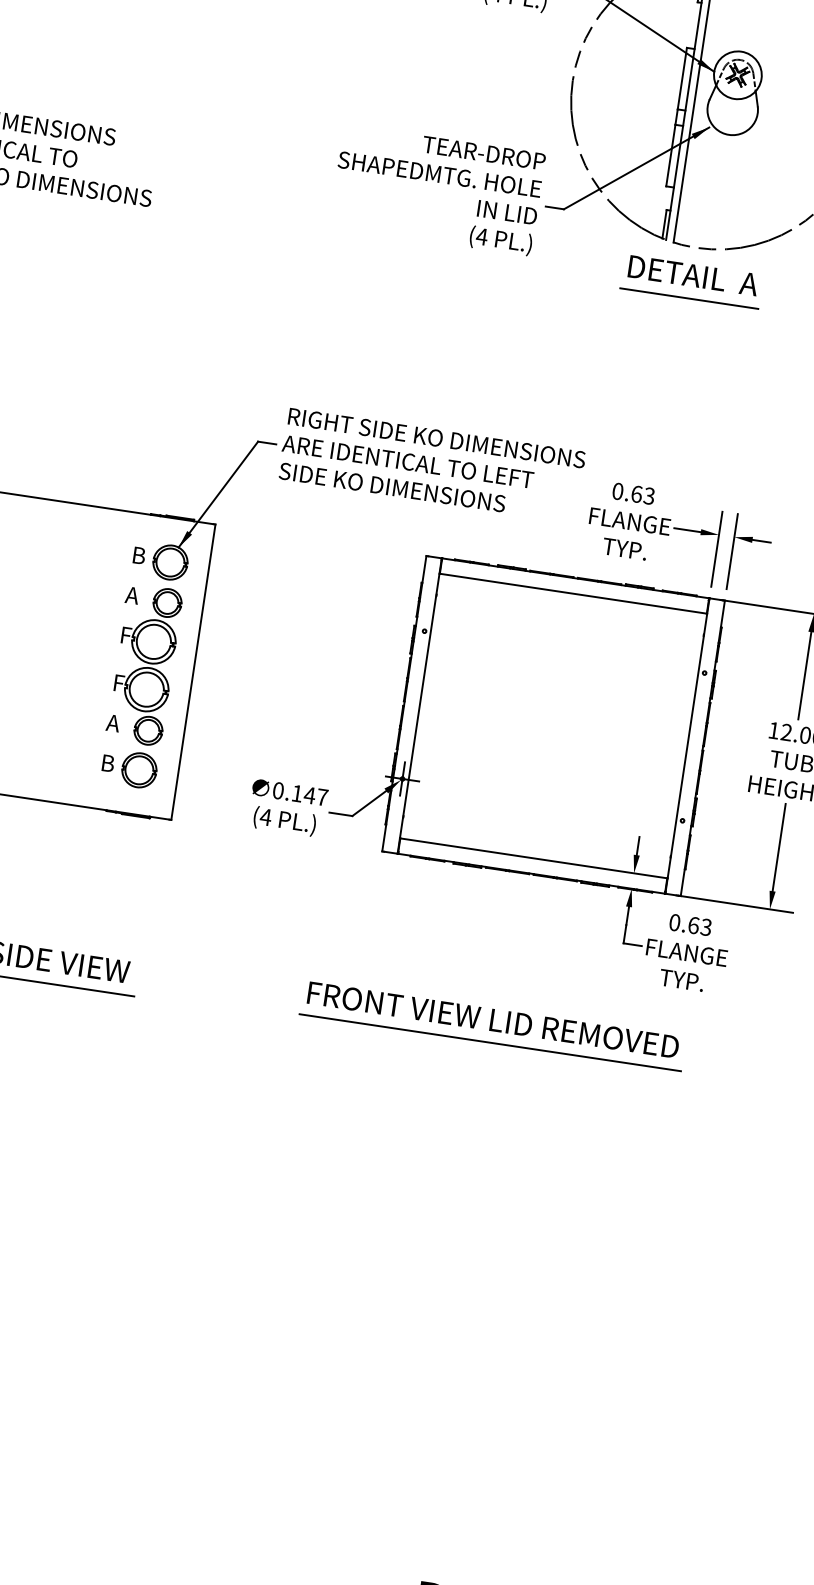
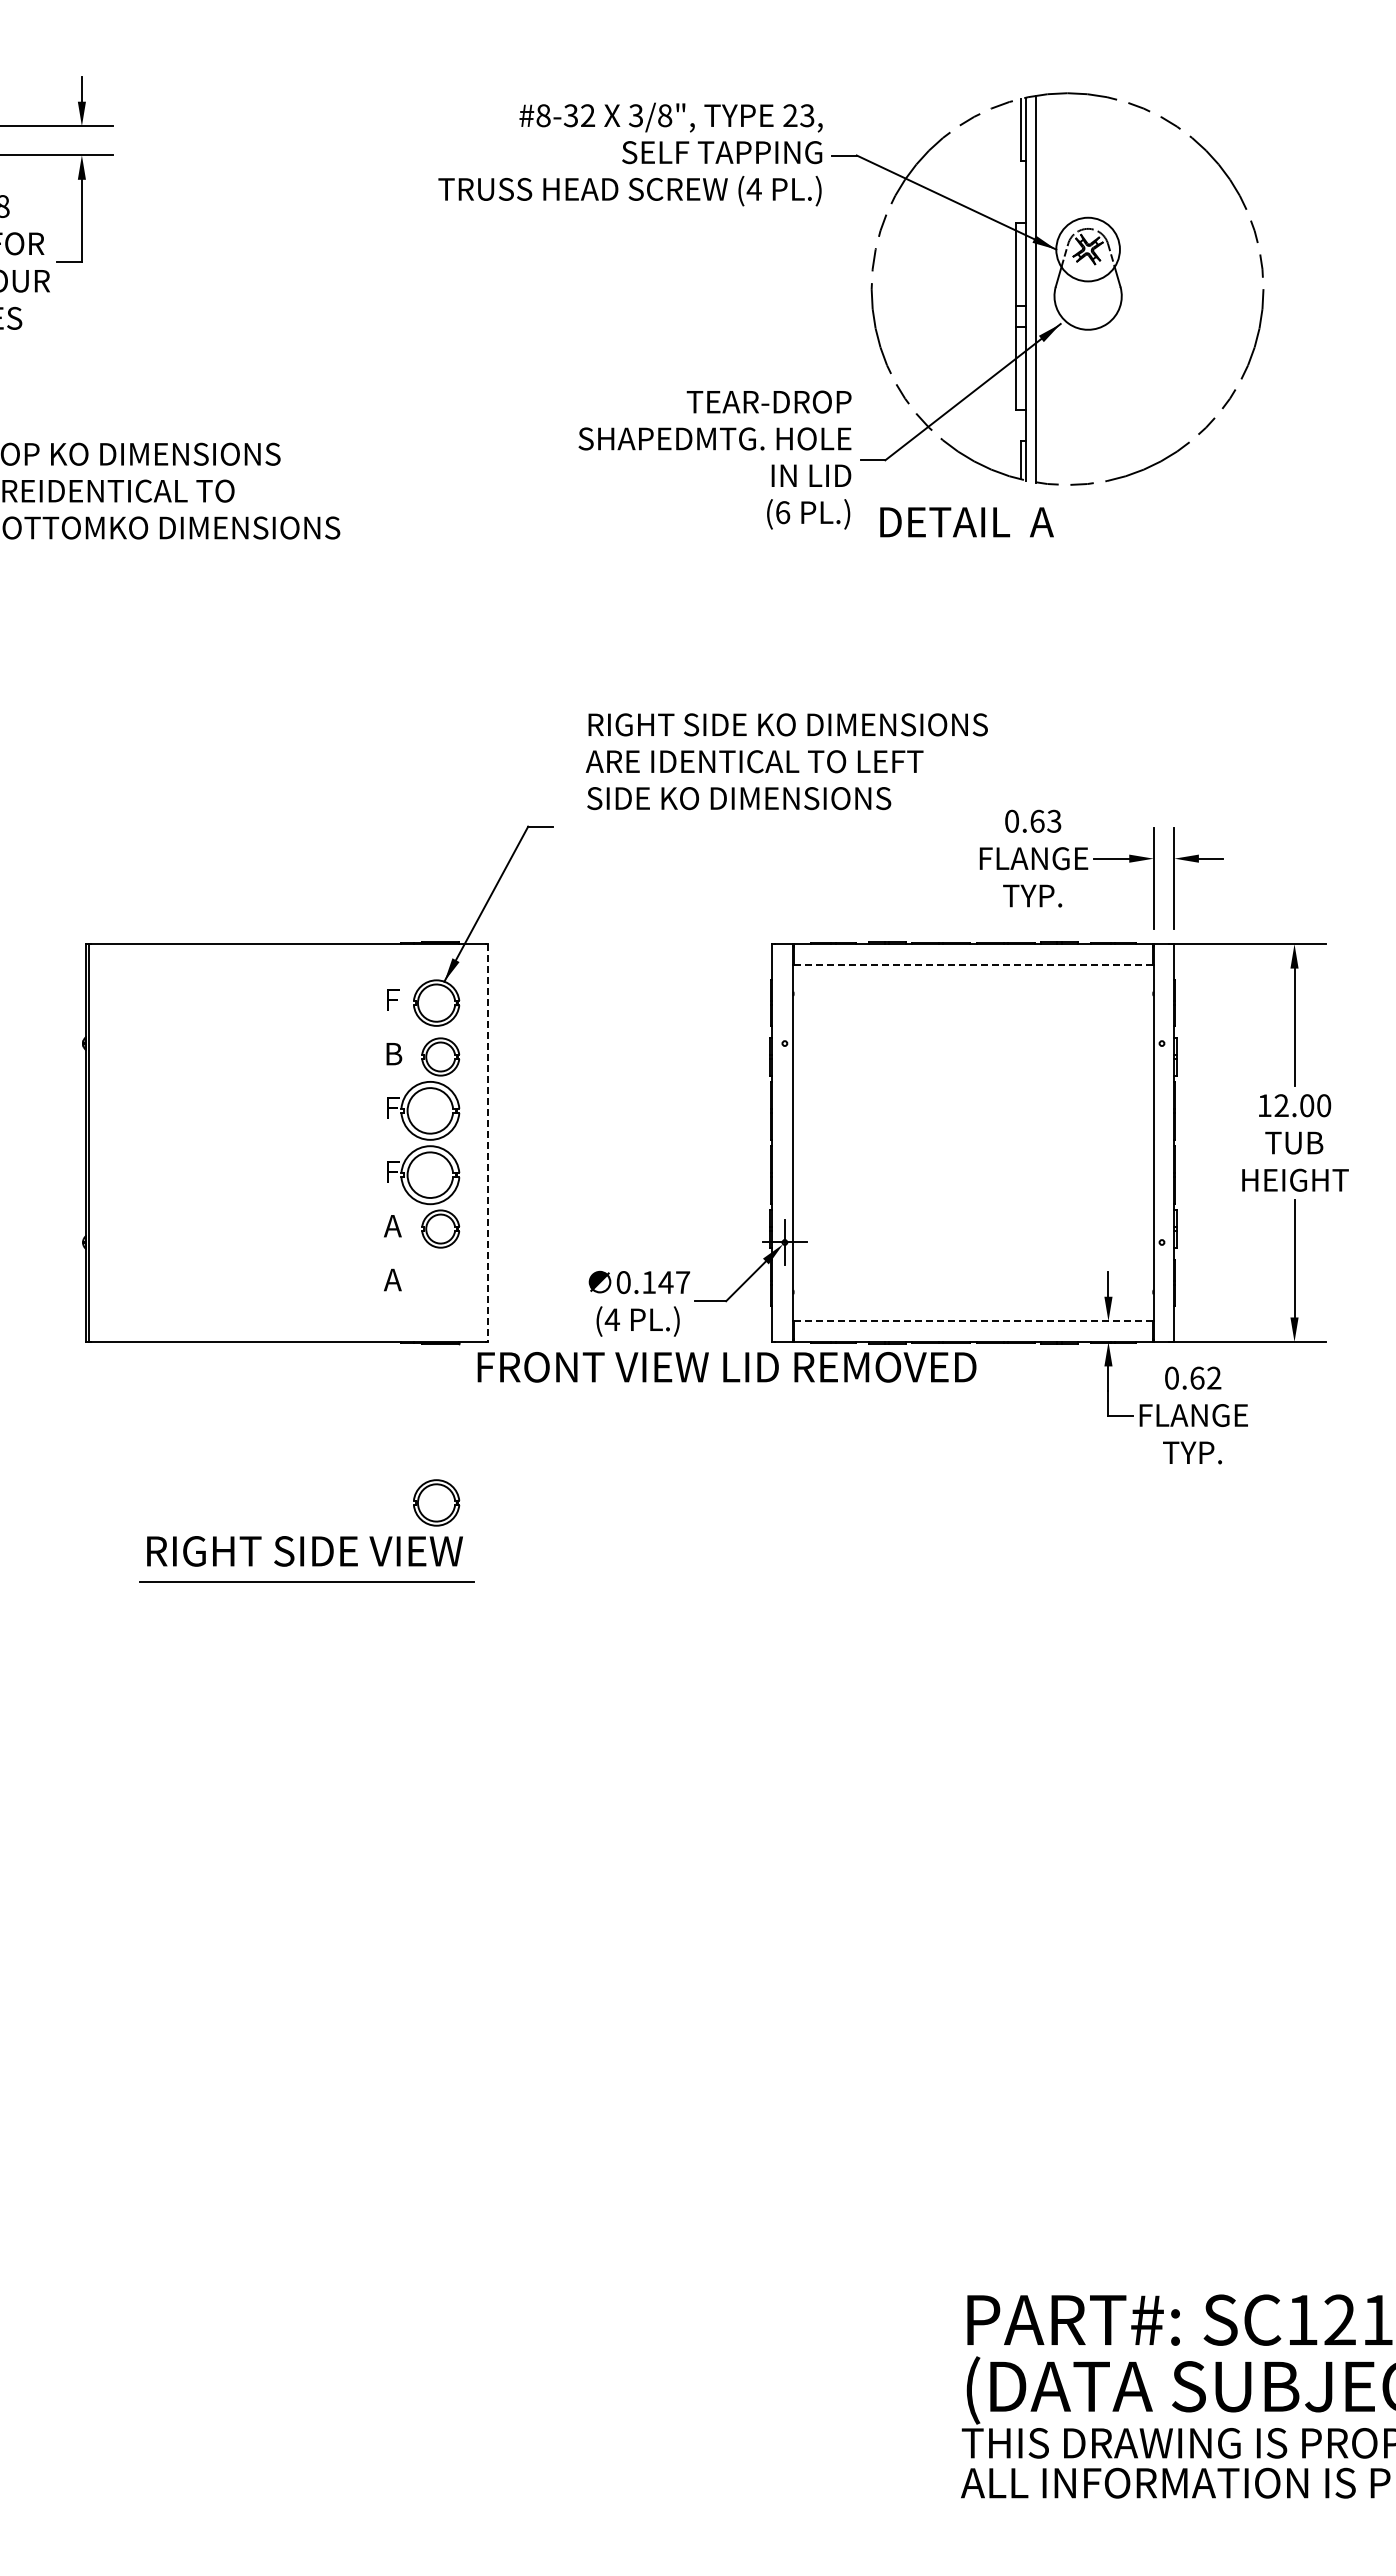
text: (481, 236) -> (782, 512), (4 -> (6
text: (693, 275) -> (966, 522), moved
line: (688, 298) -> (1067, 553), removed
text: (431, 465) -> (786, 761), moved
text: (139, 555) -> (394, 1000), B -> F
line: (573, 593) -> (973, 964), solid -> dashed
text: (132, 595) -> (393, 1054), A -> B
line: (193, 672) -> (488, 1143), solid -> dashed
text: (107, 763) -> (393, 1279), B -> A
part: (139, 770) -> (436, 1502), moved
line: (533, 858) -> (973, 1321), solid -> dashed
text: (706, 927) -> (1214, 1378), 0.63 -> 0.62
text: (492, 1020) -> (726, 1367), moved
line: (490, 1042) -> (952, 1572), removed

